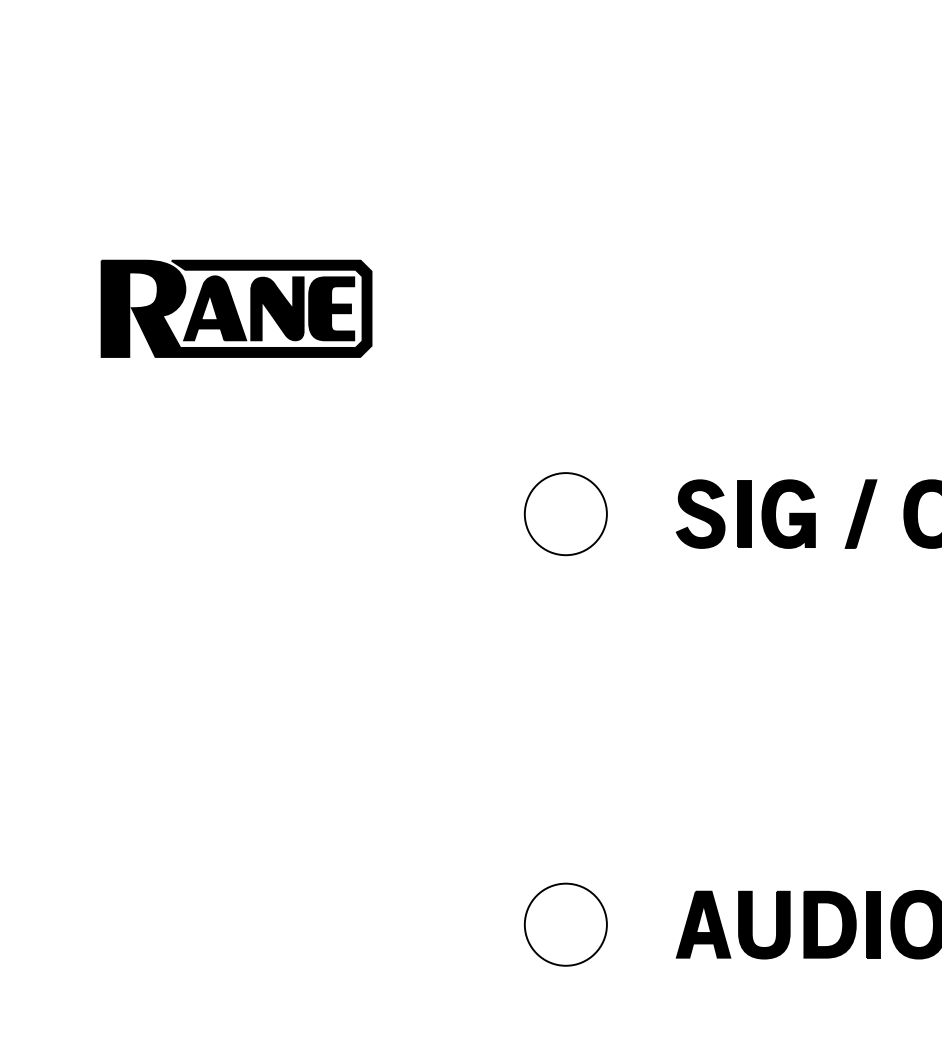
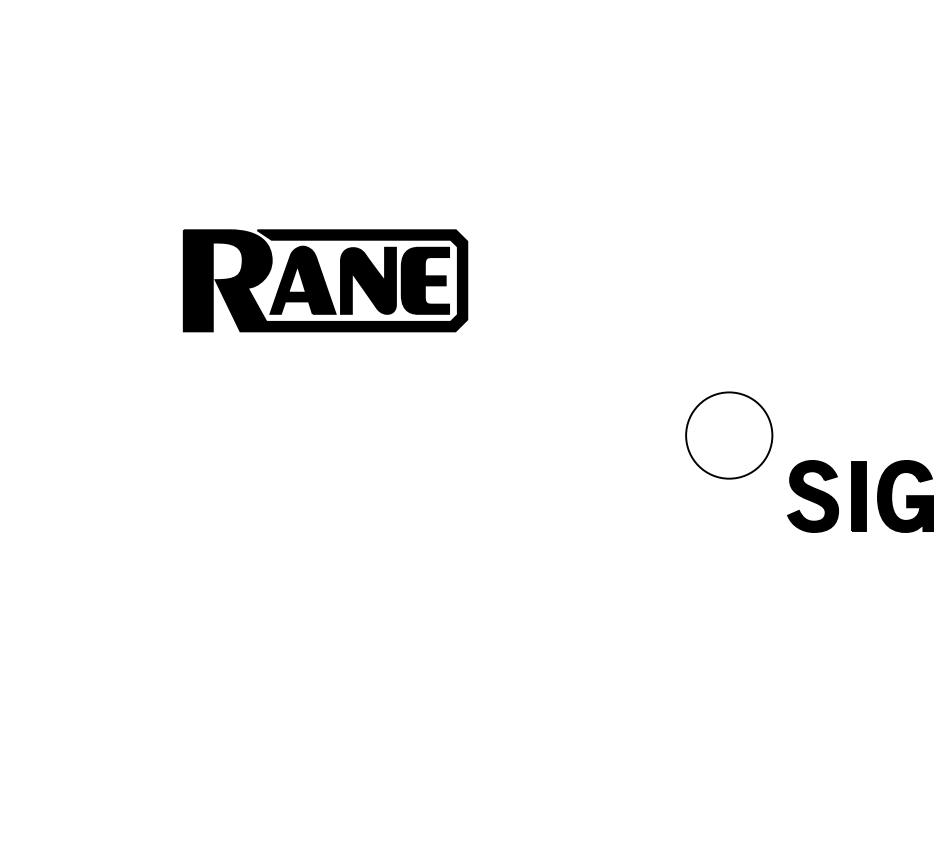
part: (565, 514) -> (728, 435), moved

